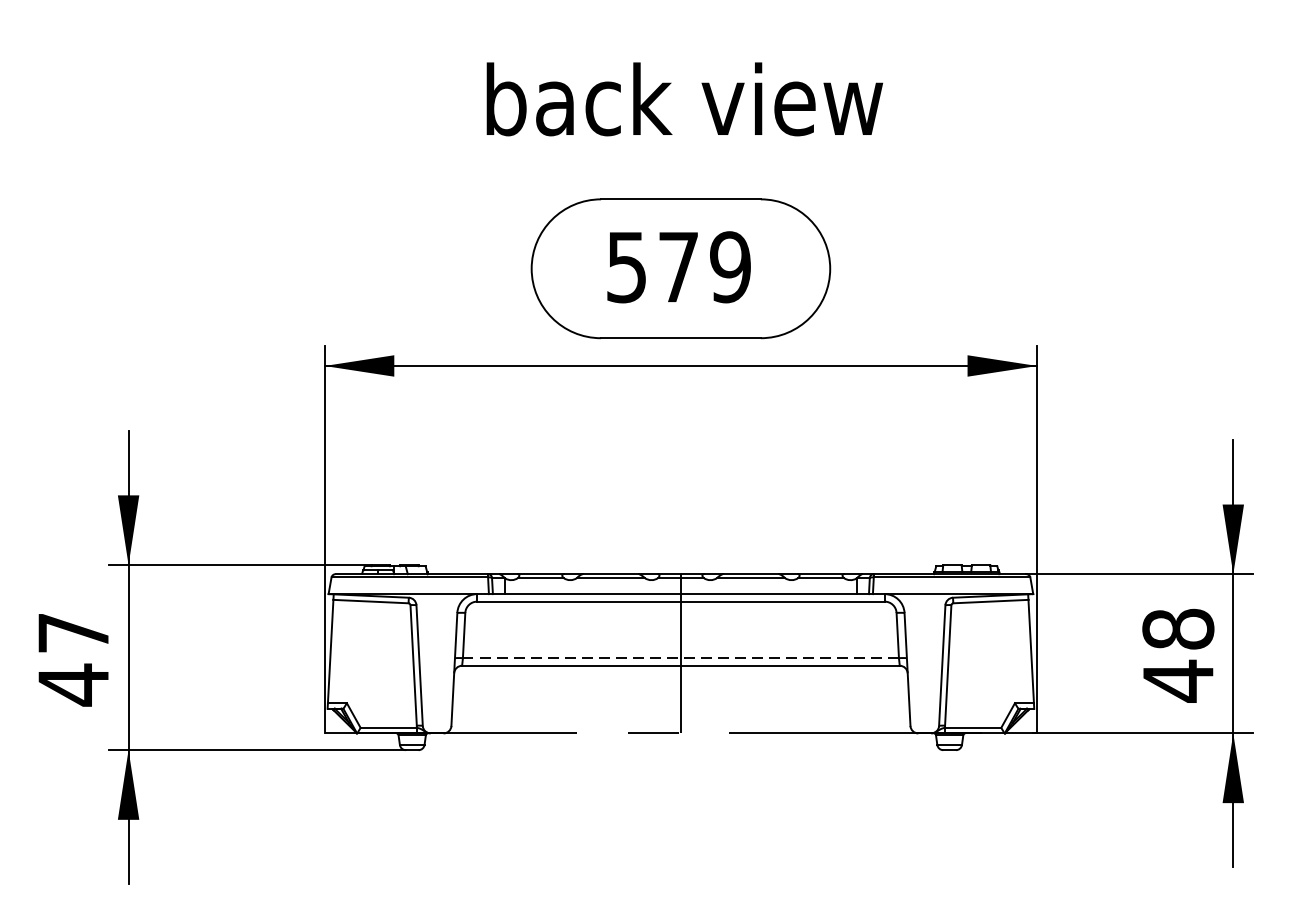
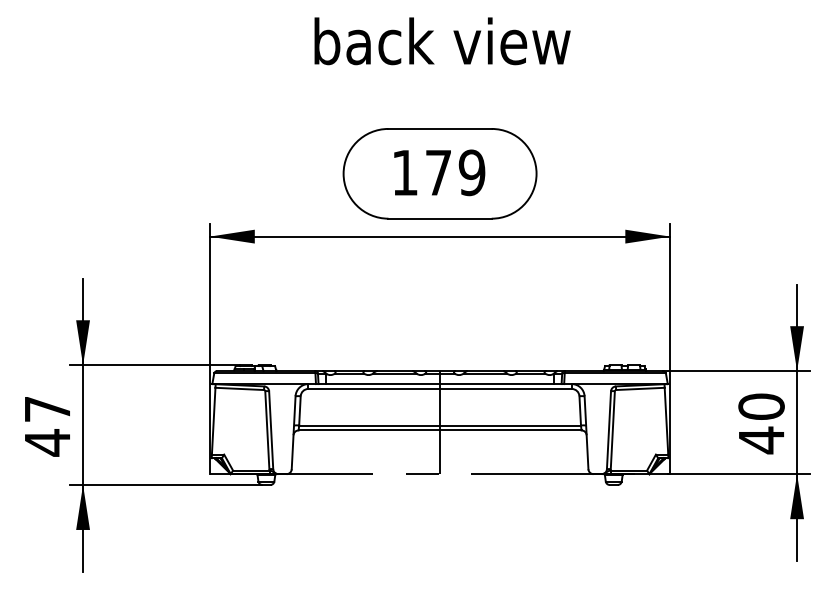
text: (684, 99) -> (442, 41), moved
text: (625, 268) -> (404, 173), 579 -> 179
text: (1178, 628) -> (761, 406), 48 -> 40
line: (681, 658) -> (440, 425), dashed -> solid

